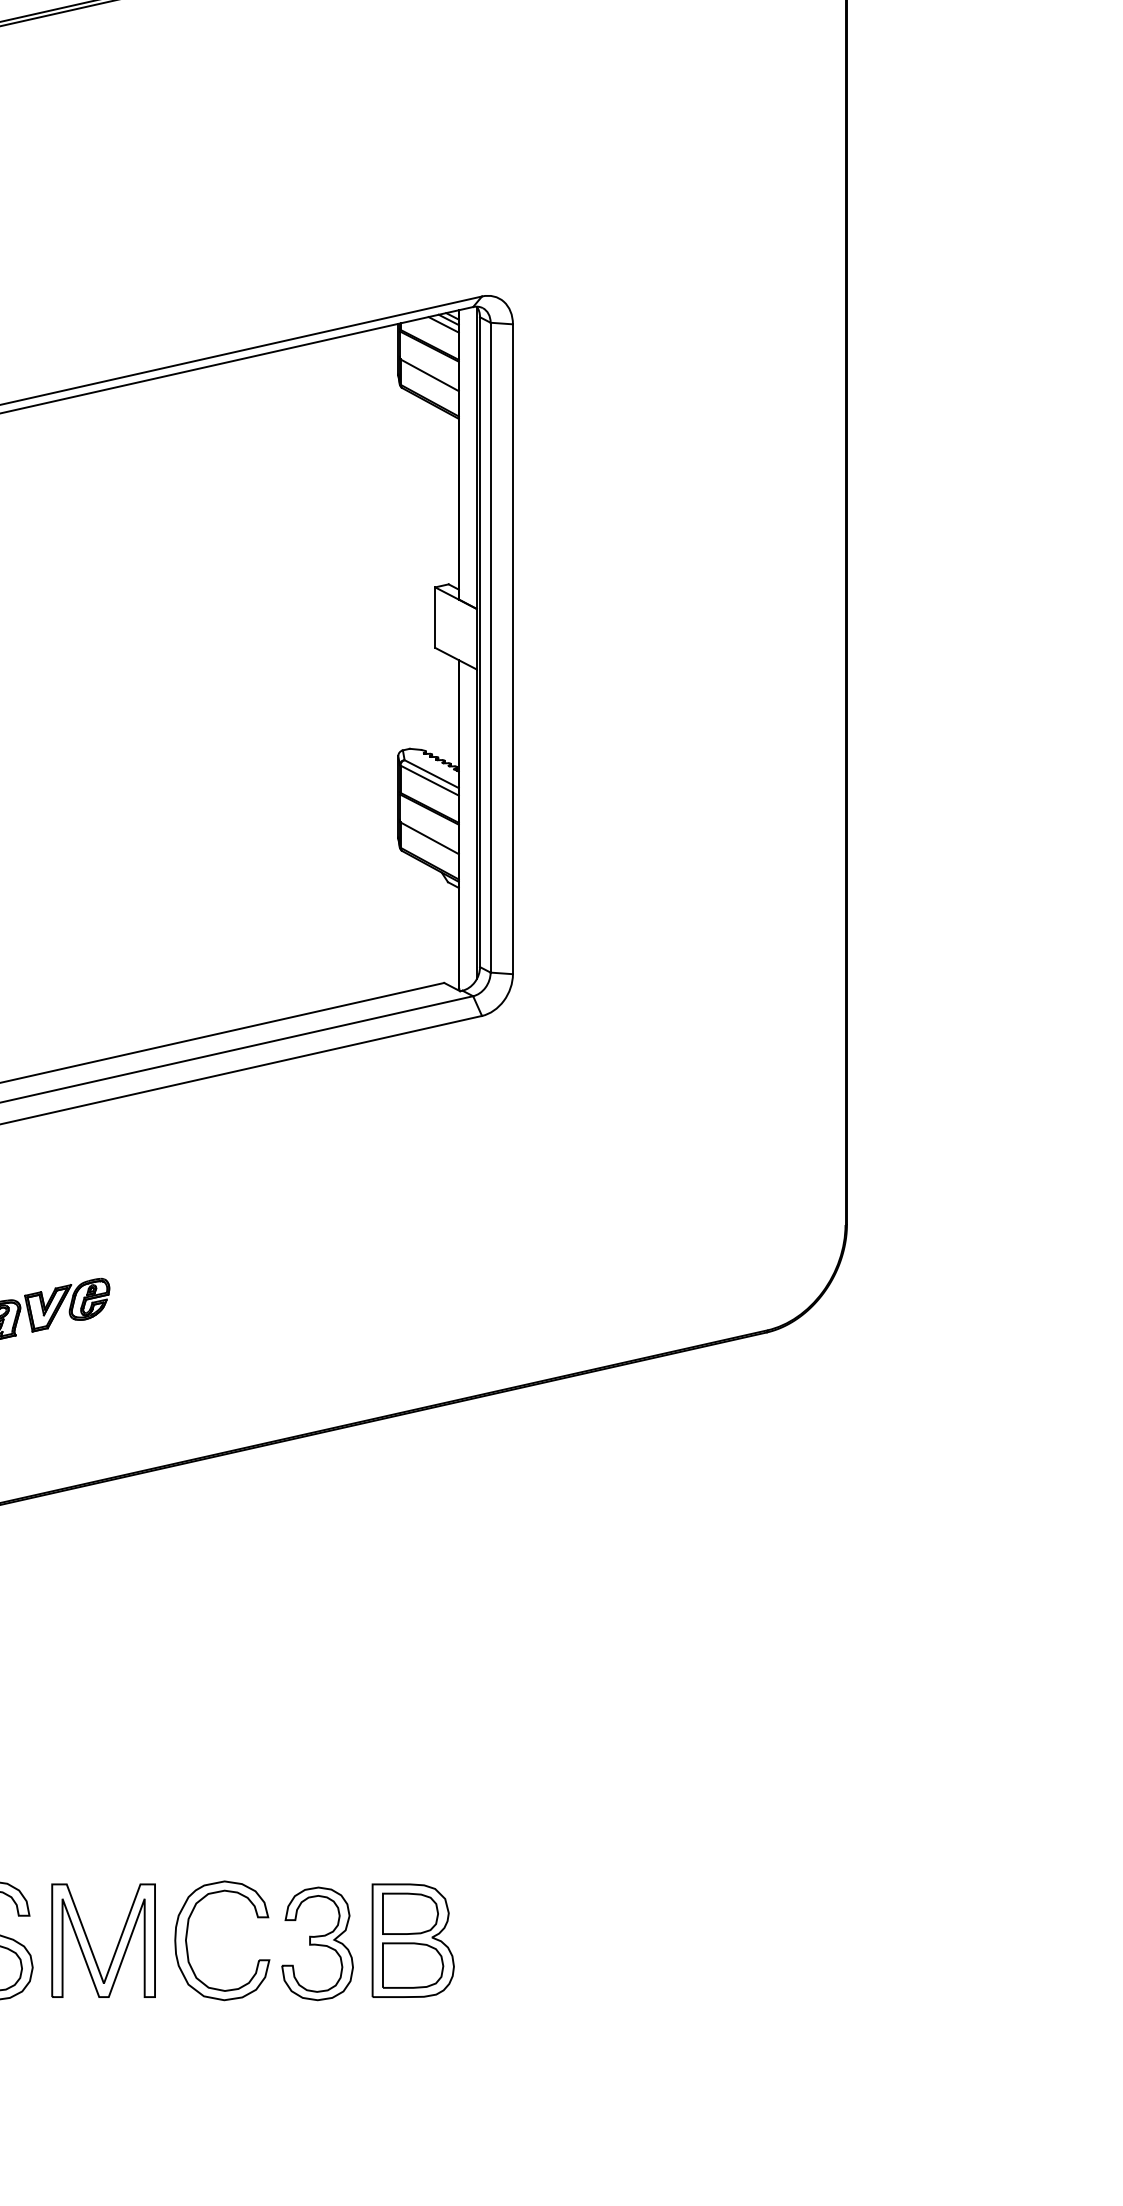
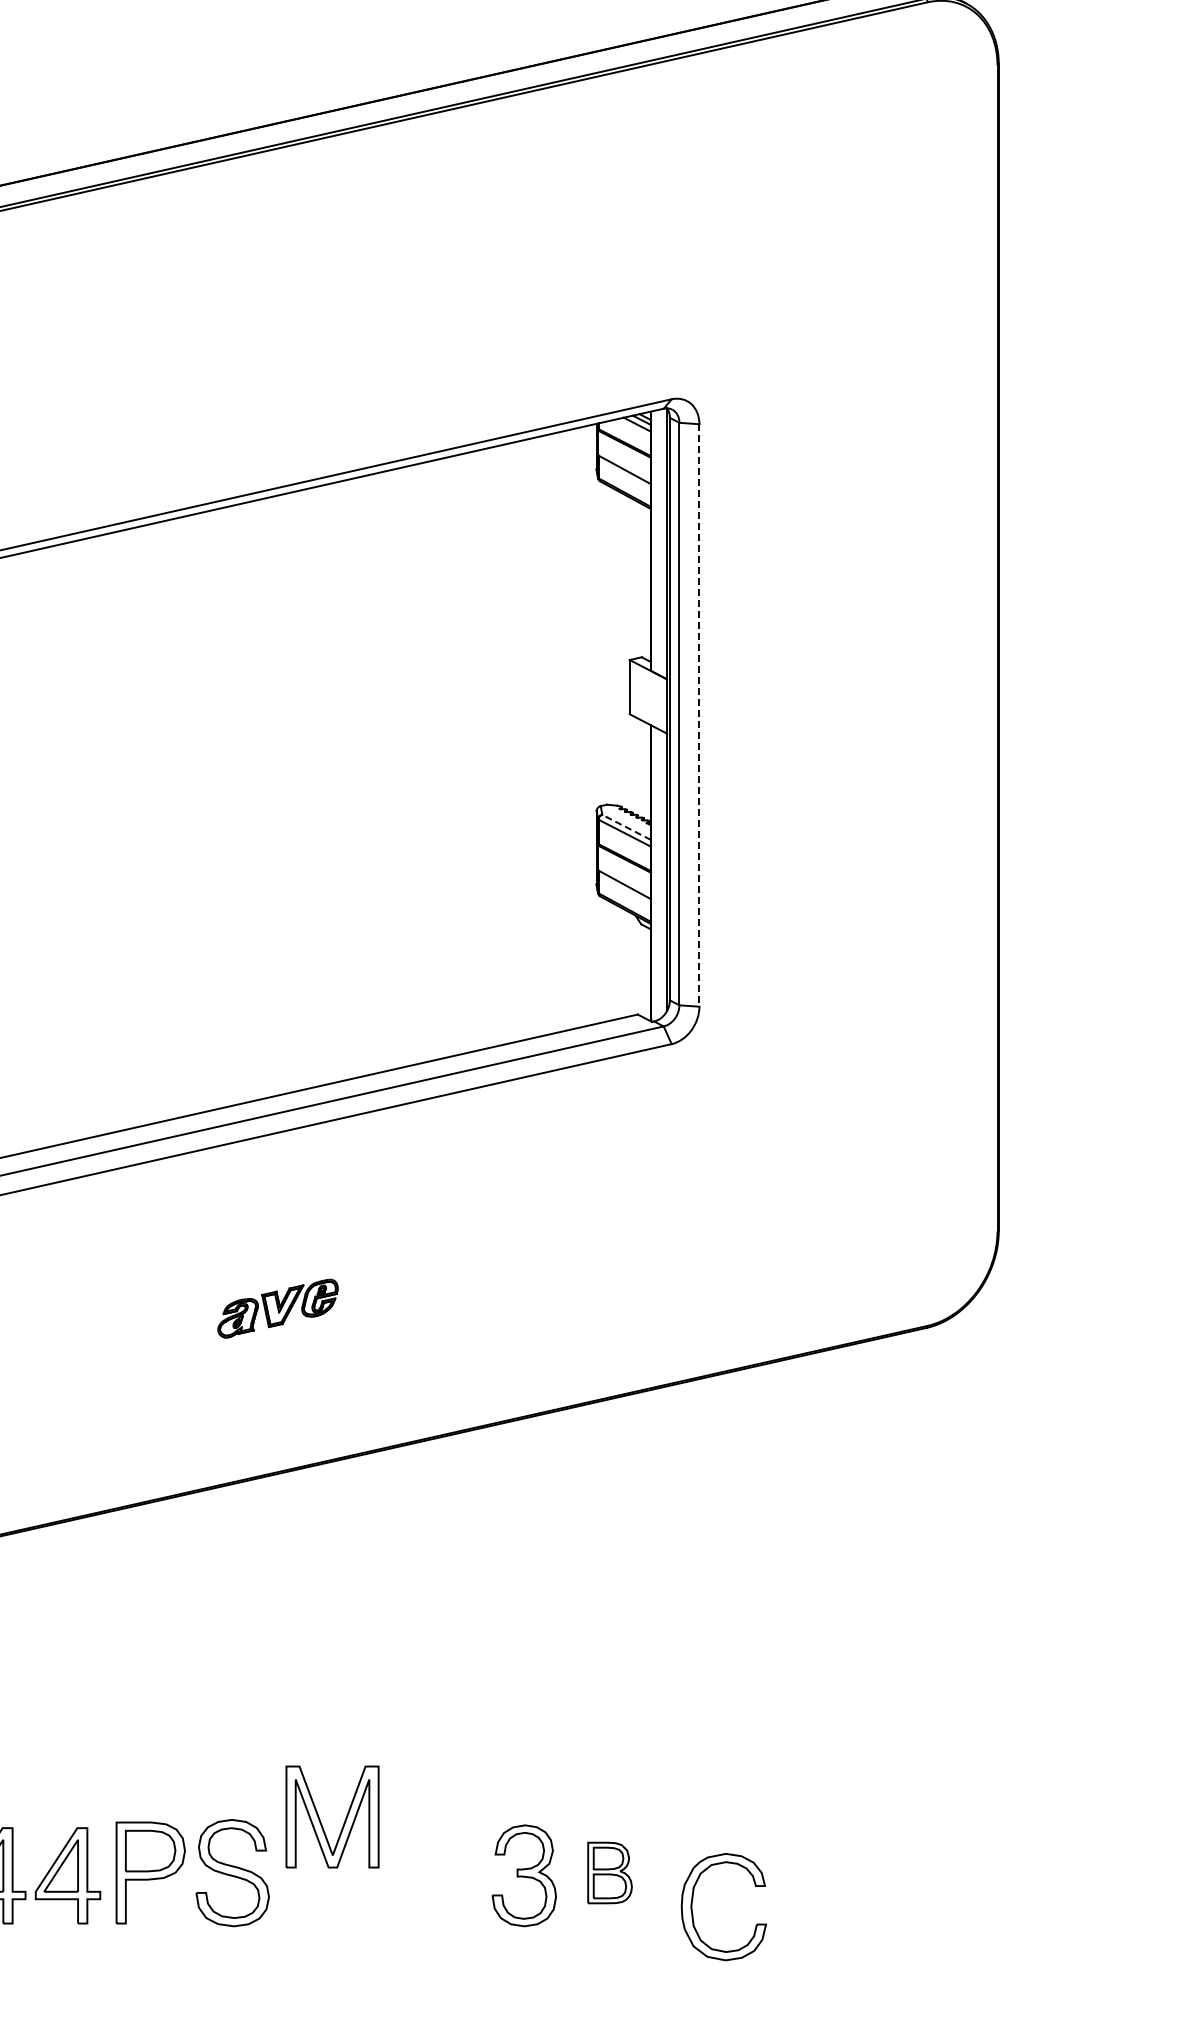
line: (513, 649) -> (699, 715), solid -> dashed
line: (431, 774) -> (626, 827), solid -> dashed
part: (412, 1940) -> (609, 1872), size x0.6
part: (91, 1945) -> (321, 1821), moved
part: (188, 1949) -> (693, 1914), moved

